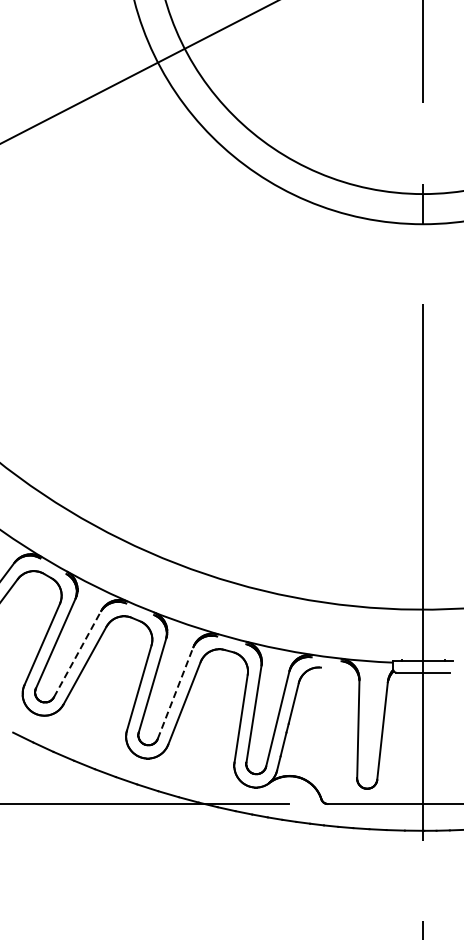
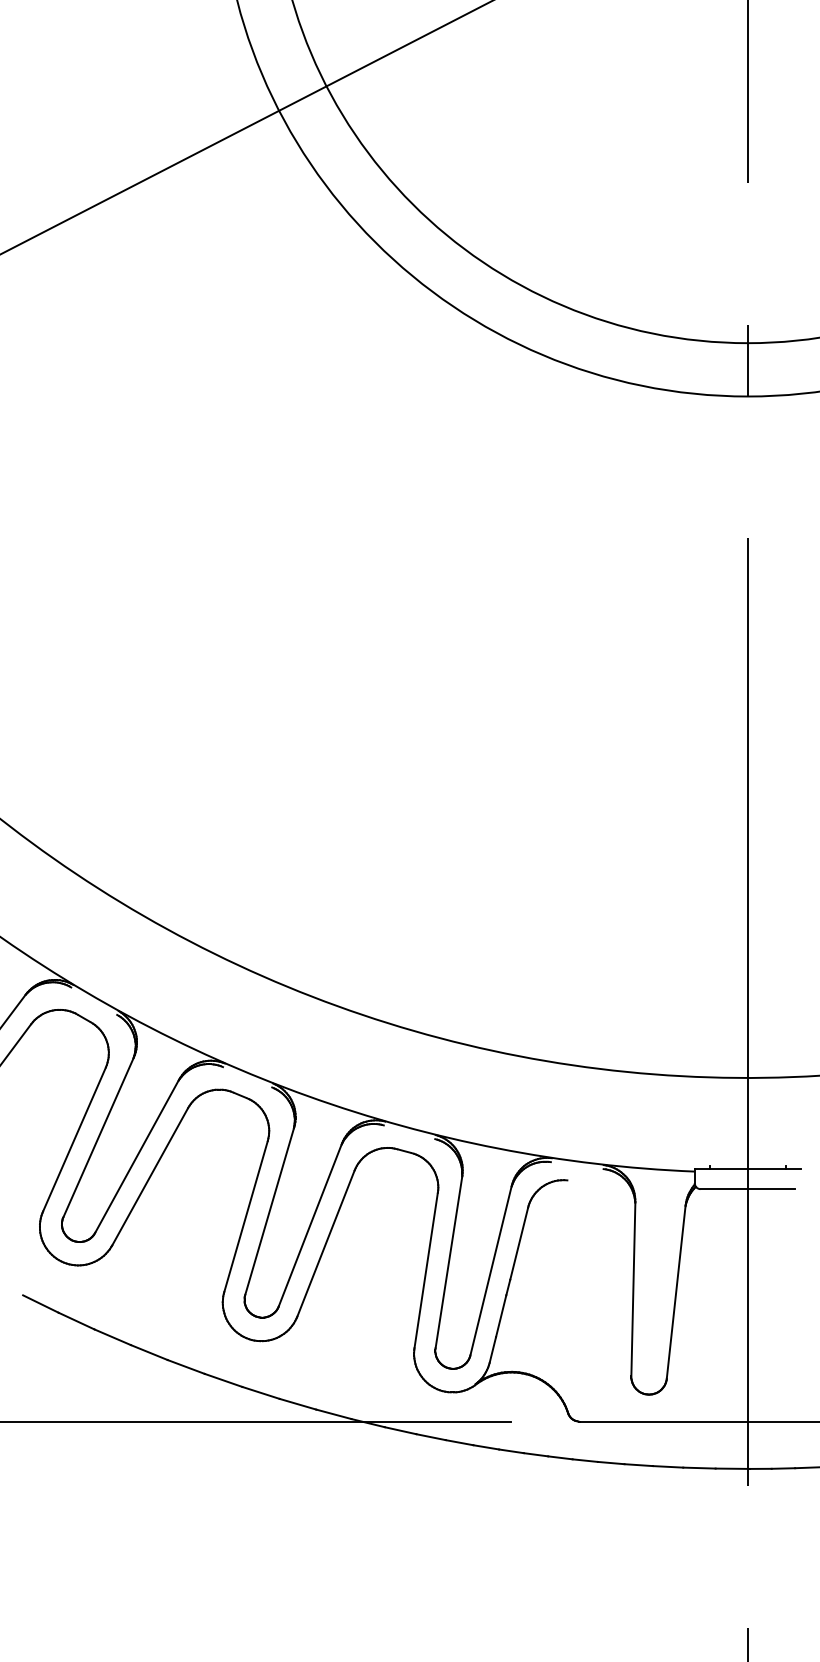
line: (77, 653) -> (136, 1155), dashed -> solid
line: (175, 692) -> (310, 1224), dashed -> solid

